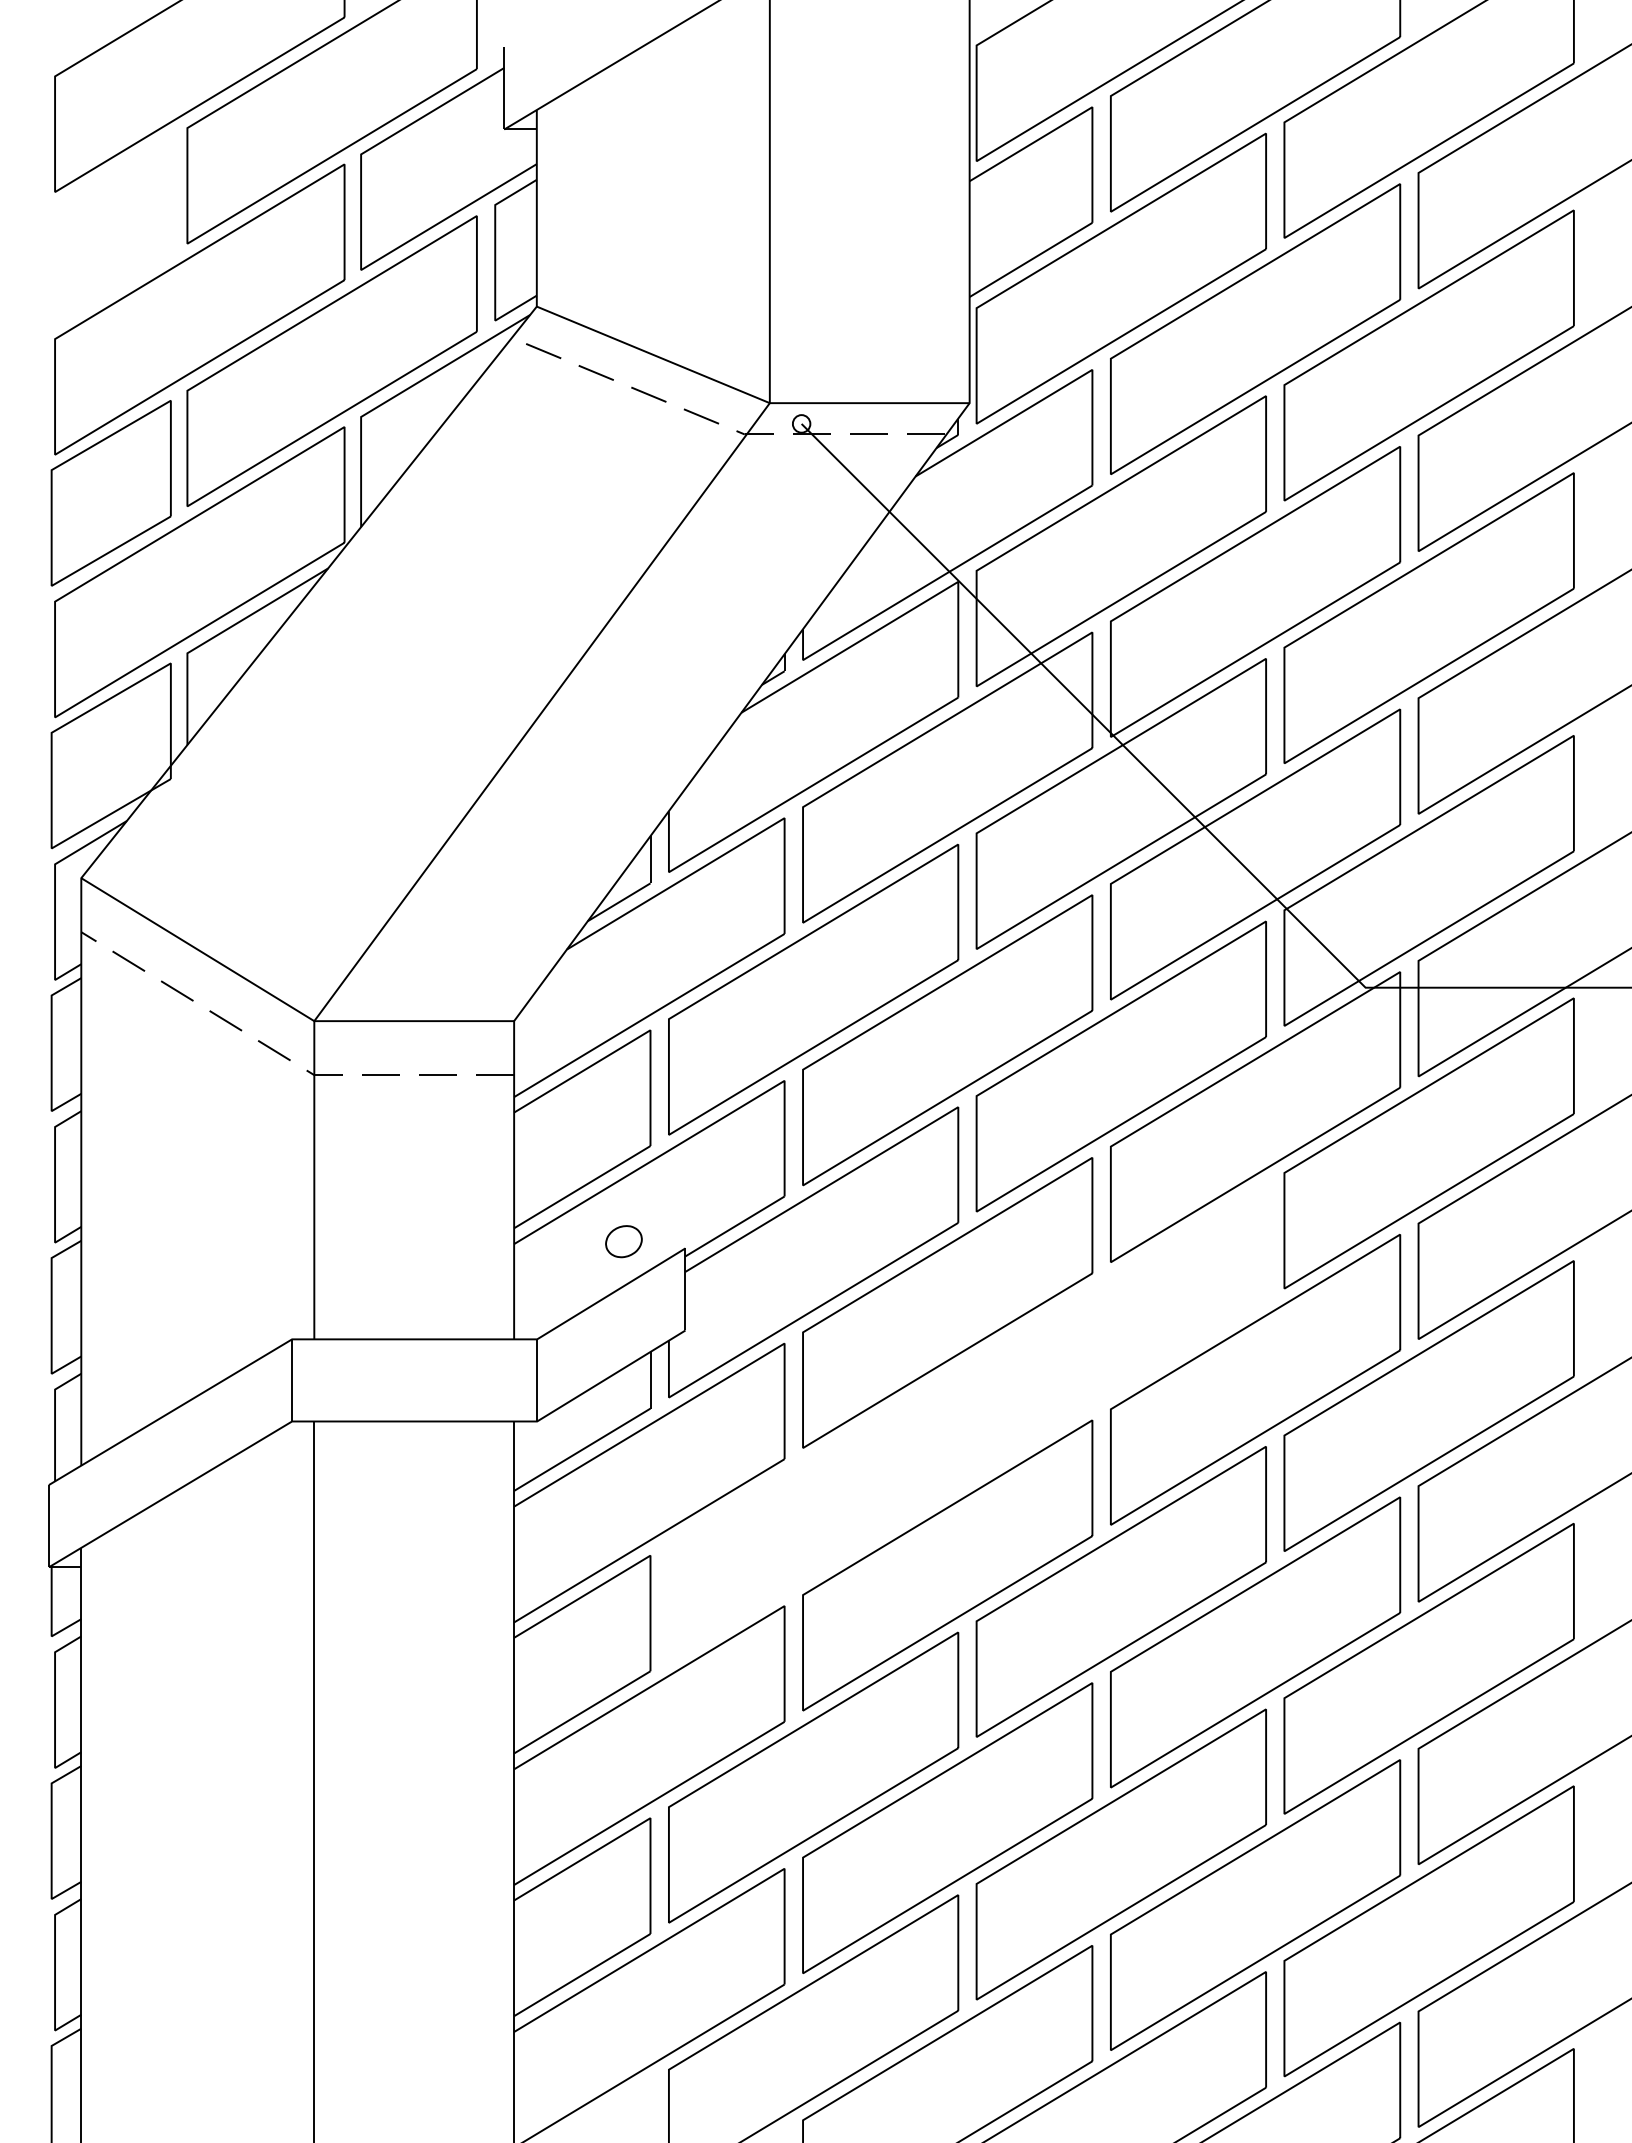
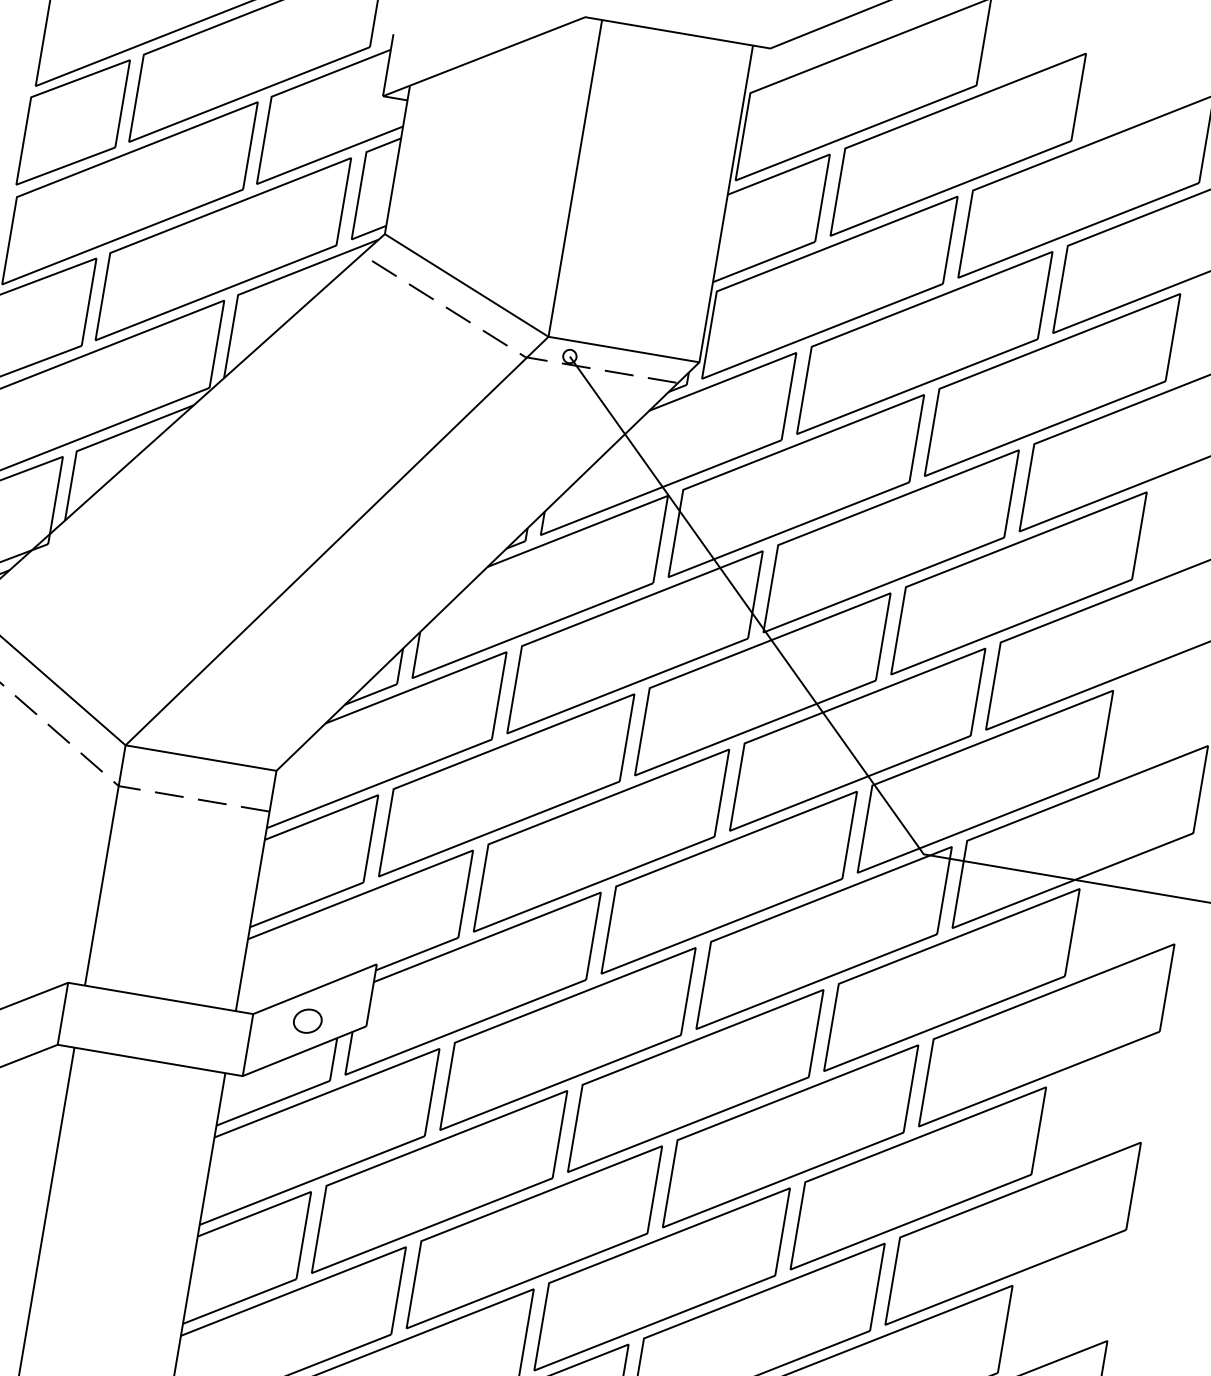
part: (110, 230) -> (72, 122), added
part: (623, 1241) -> (307, 1021), moved
part: (1120, 1328) -> (695, 1080), added
part: (813, 1514) -> (439, 1181), added

